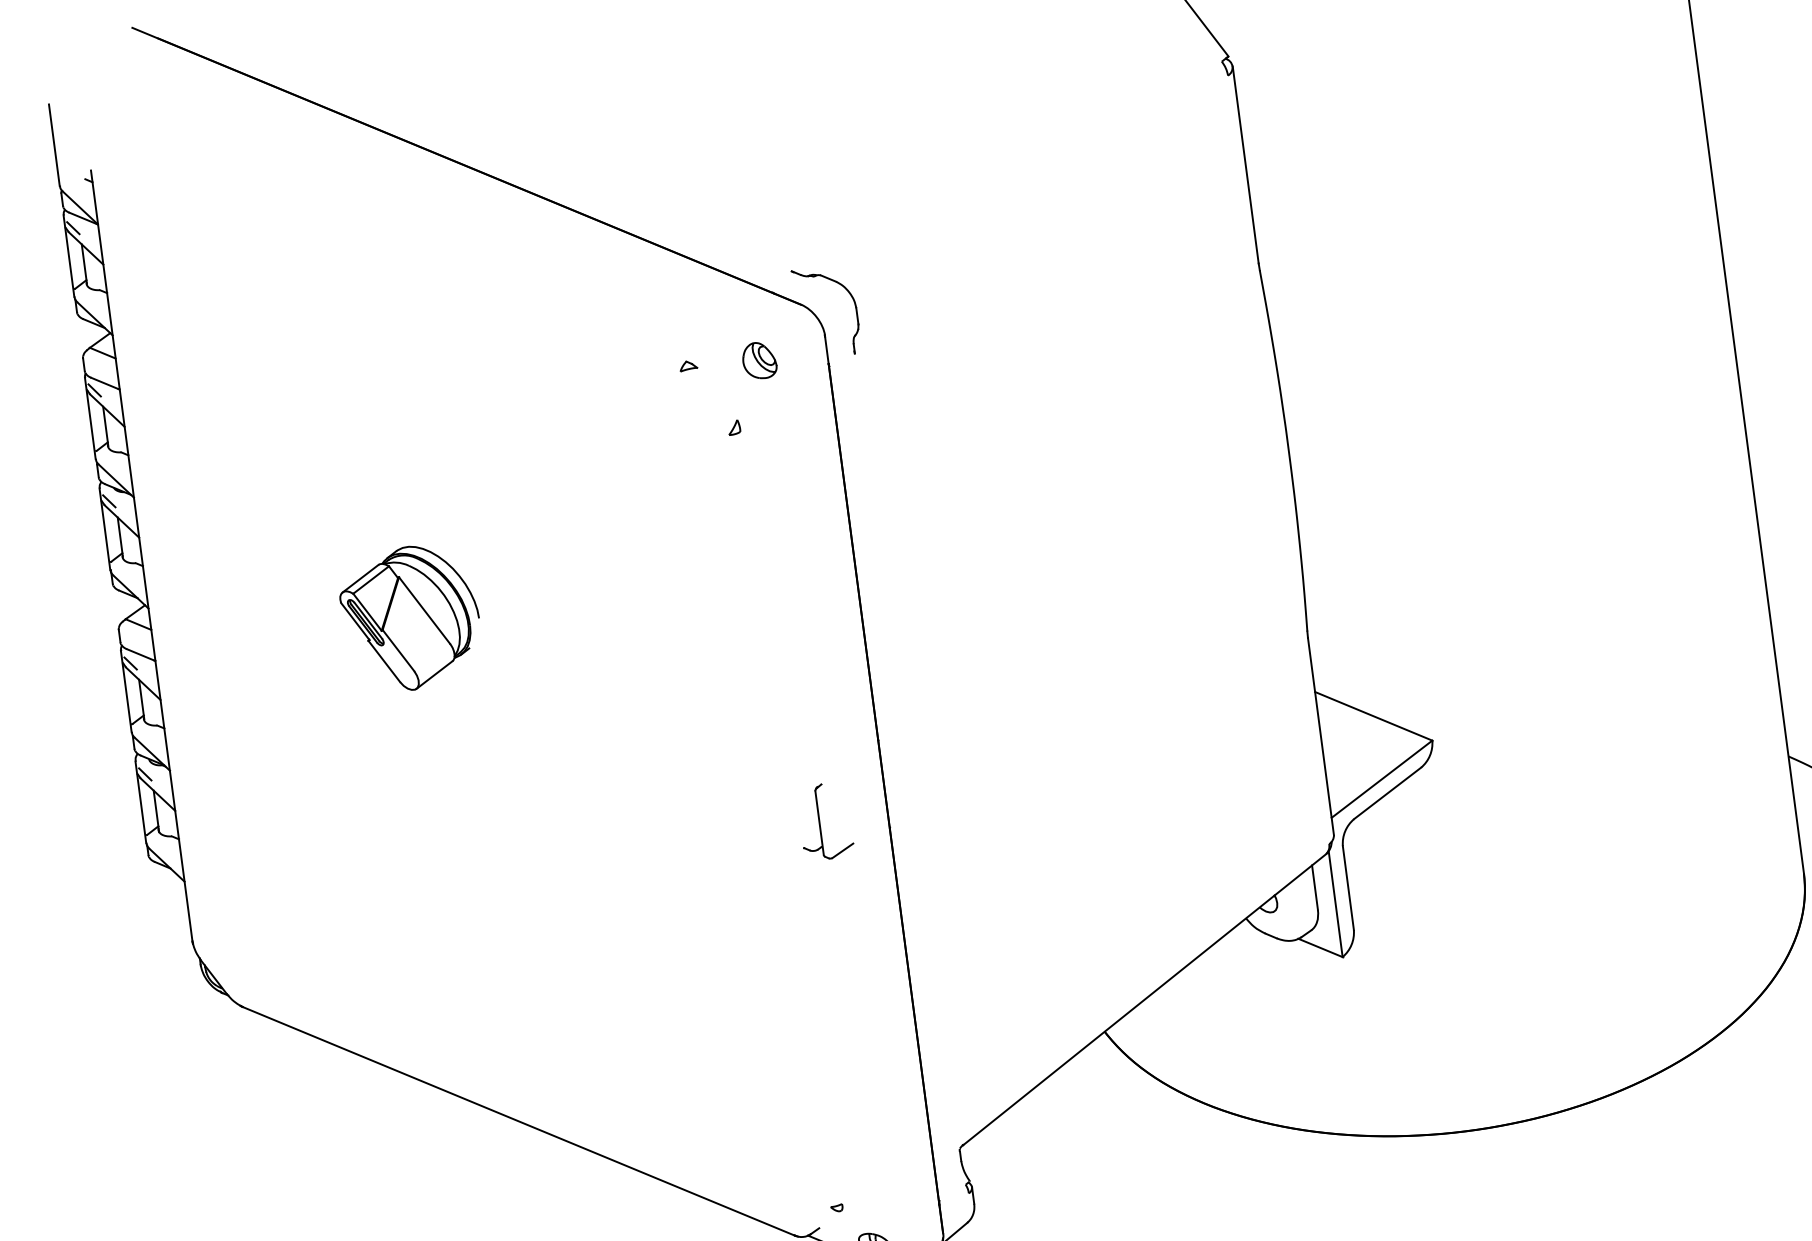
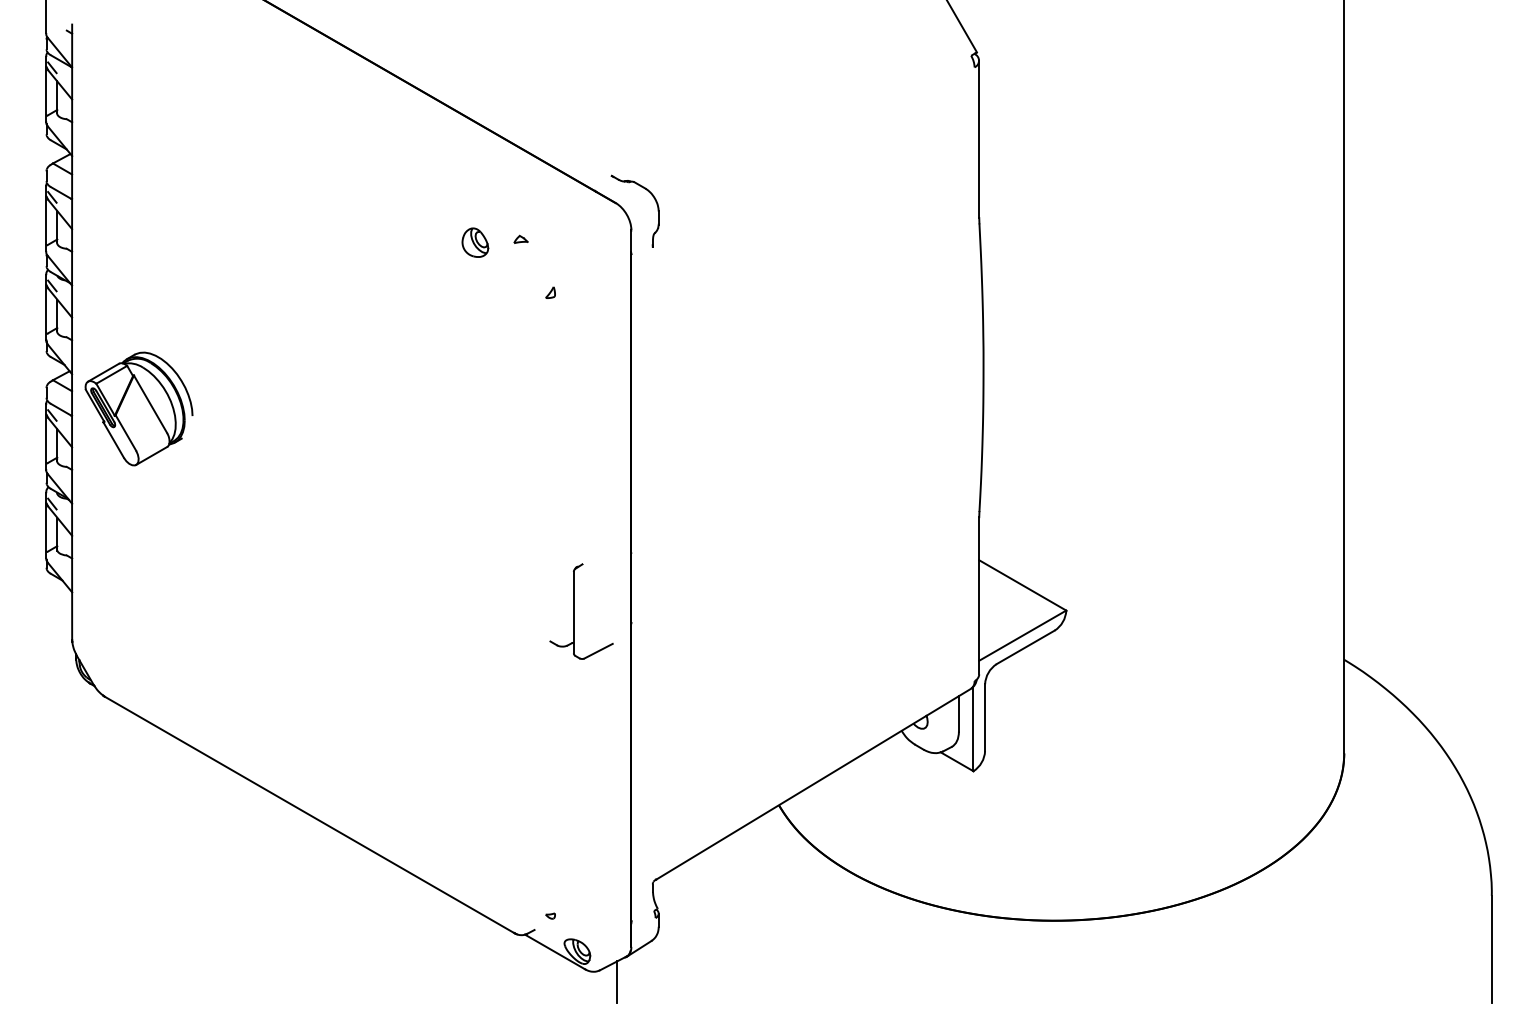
part: (759, 360) -> (475, 242), moved
part: (410, 617) -> (138, 408), moved
part: (825, 820) -> (581, 610), size x1.6

